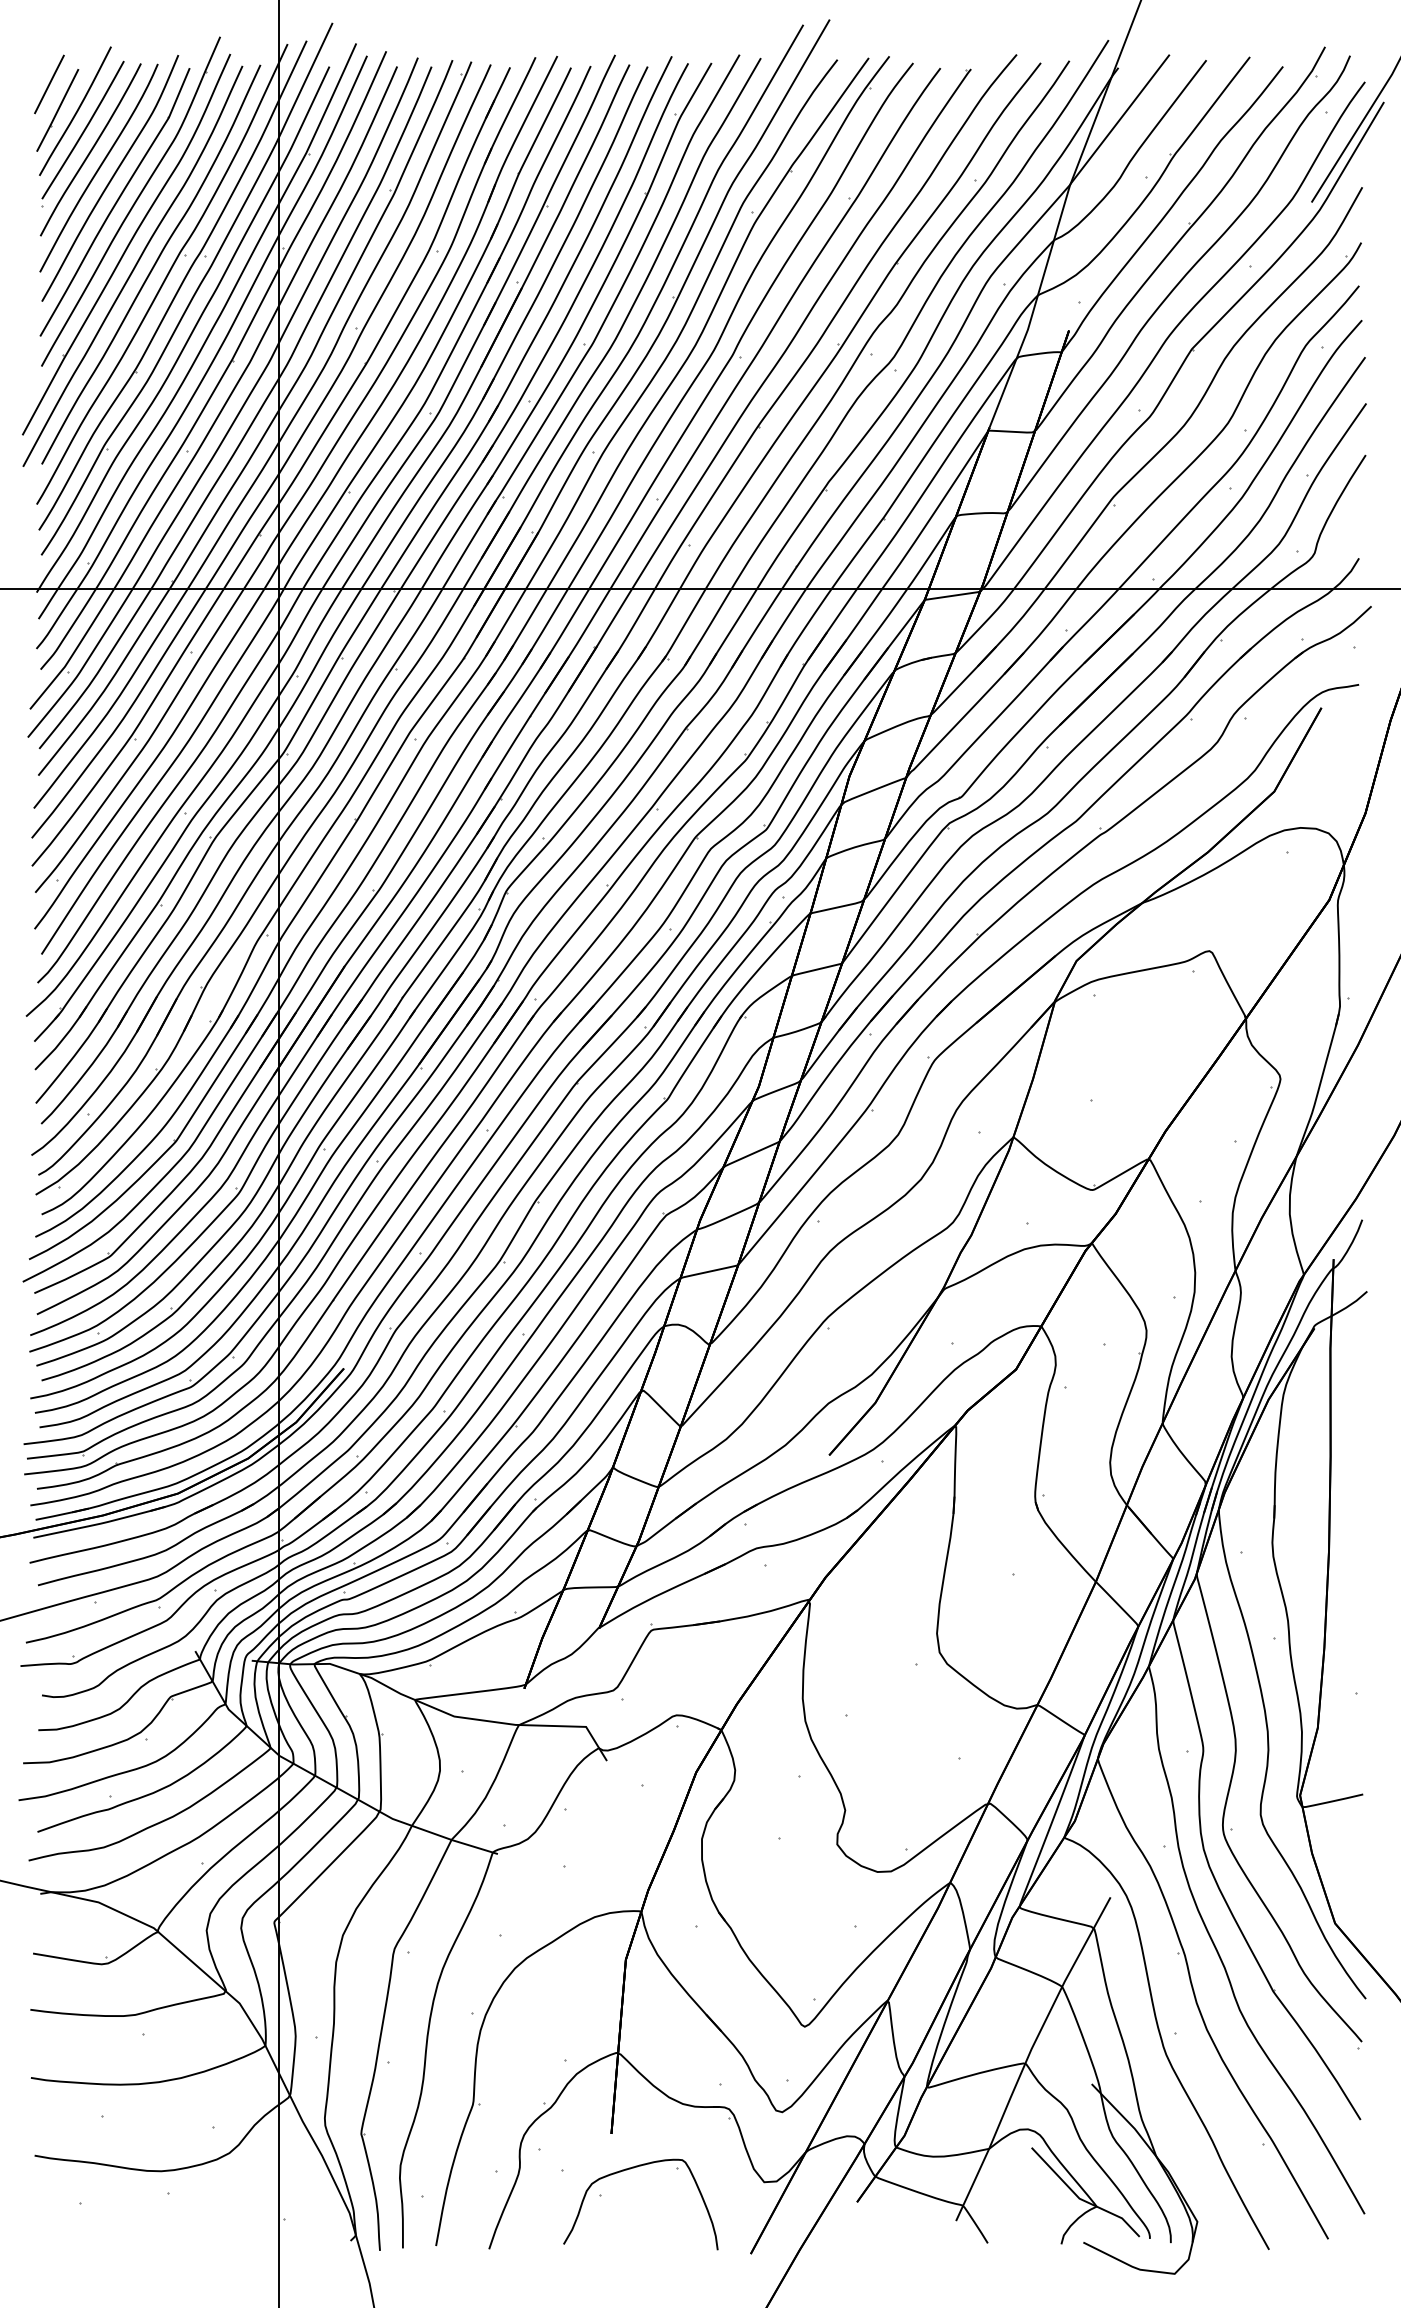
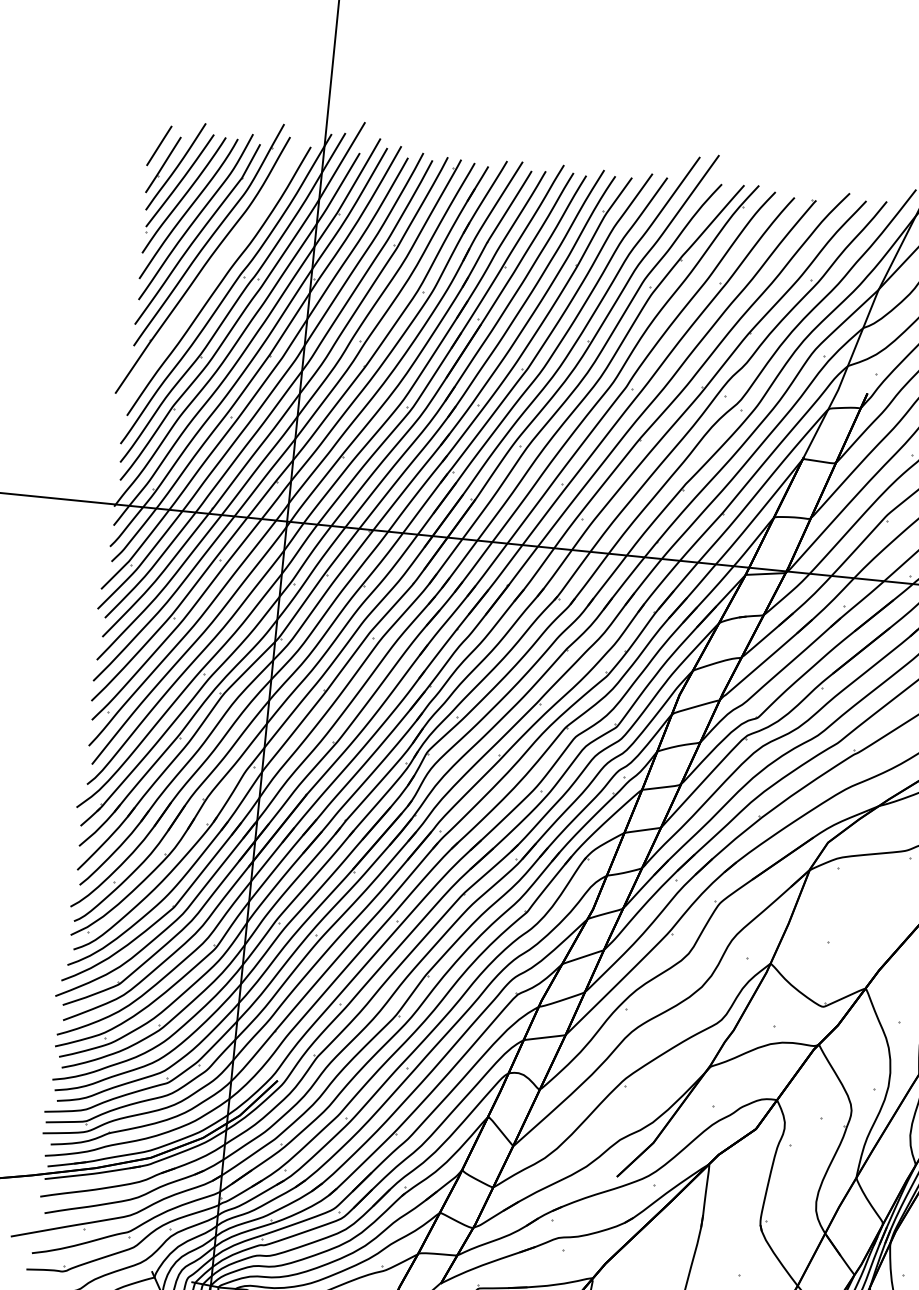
curve: (134, 265) -> (207, 280), removed

